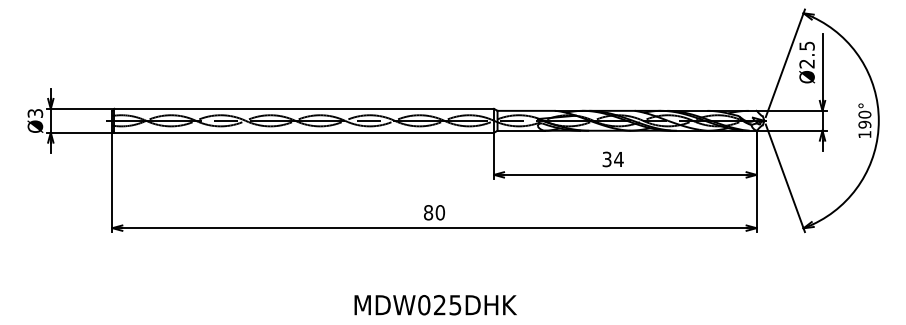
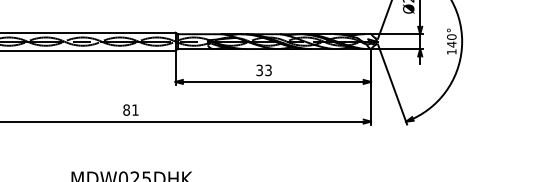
text: (864, 124) -> (451, 44), 190° -> 140°
text: (618, 159) -> (268, 70), 34 -> 33
text: (439, 212) -> (134, 109), 80 -> 81

